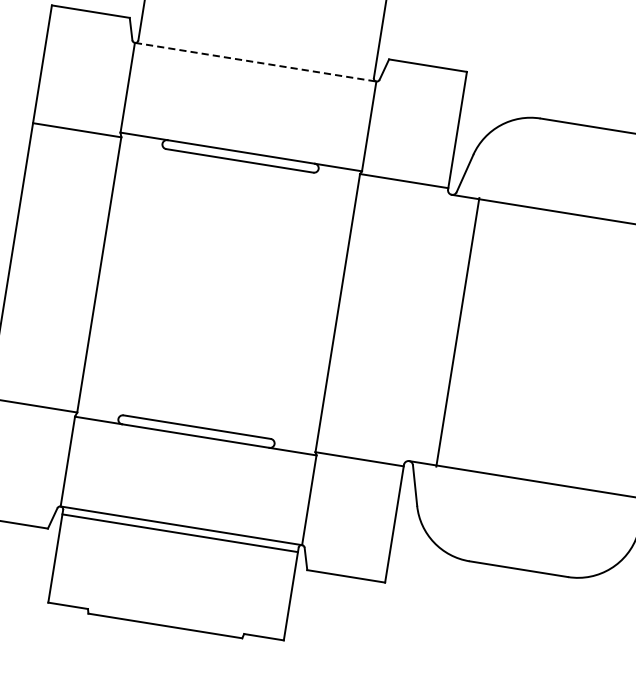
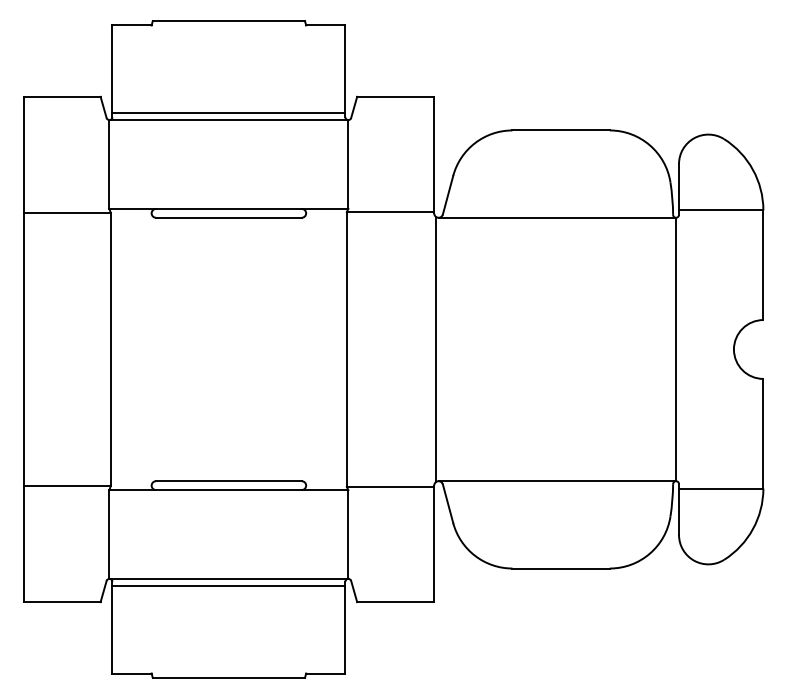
line: (256, 54) -> (228, 112), added
line: (256, 62) -> (229, 120), dashed -> solid
line: (457, 332) -> (435, 349), moved

